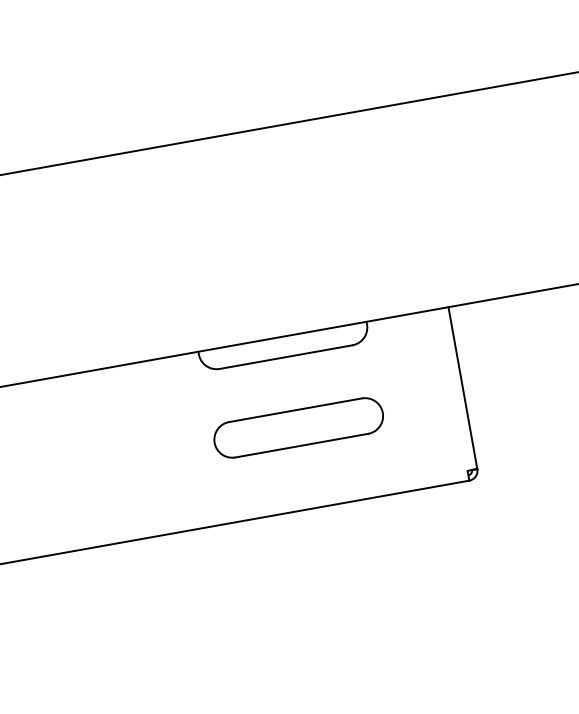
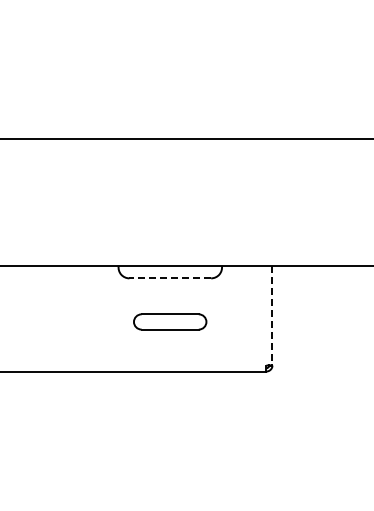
line: (286, 357) -> (170, 278), solid -> dashed
line: (462, 387) -> (272, 315), solid -> dashed
part: (297, 427) -> (169, 321), size x0.7

